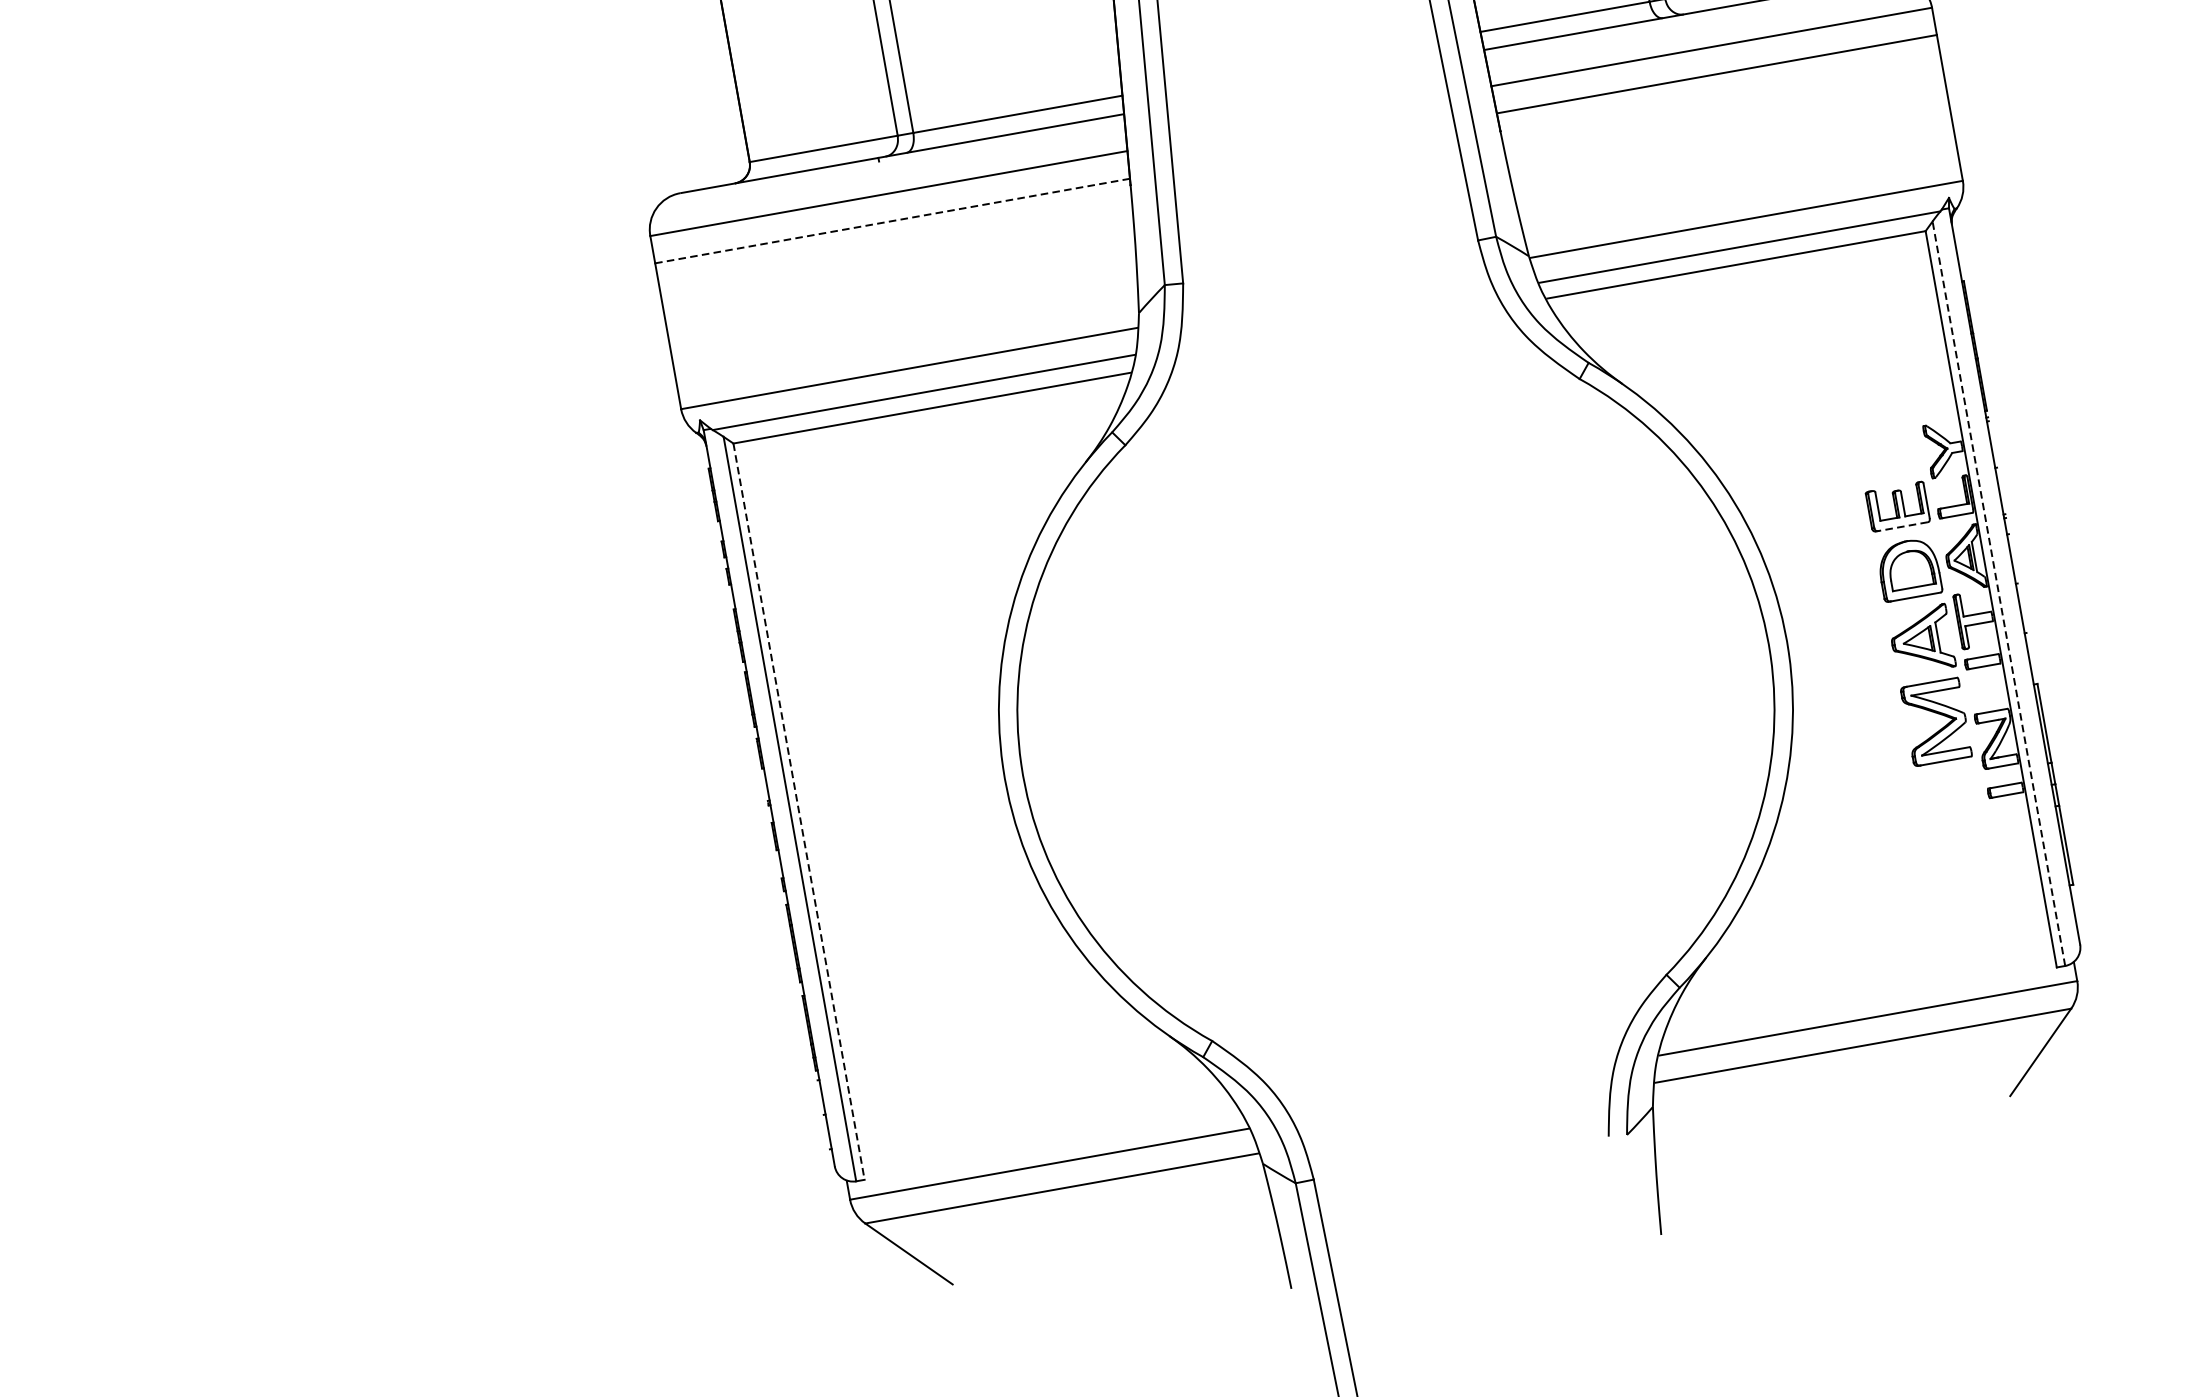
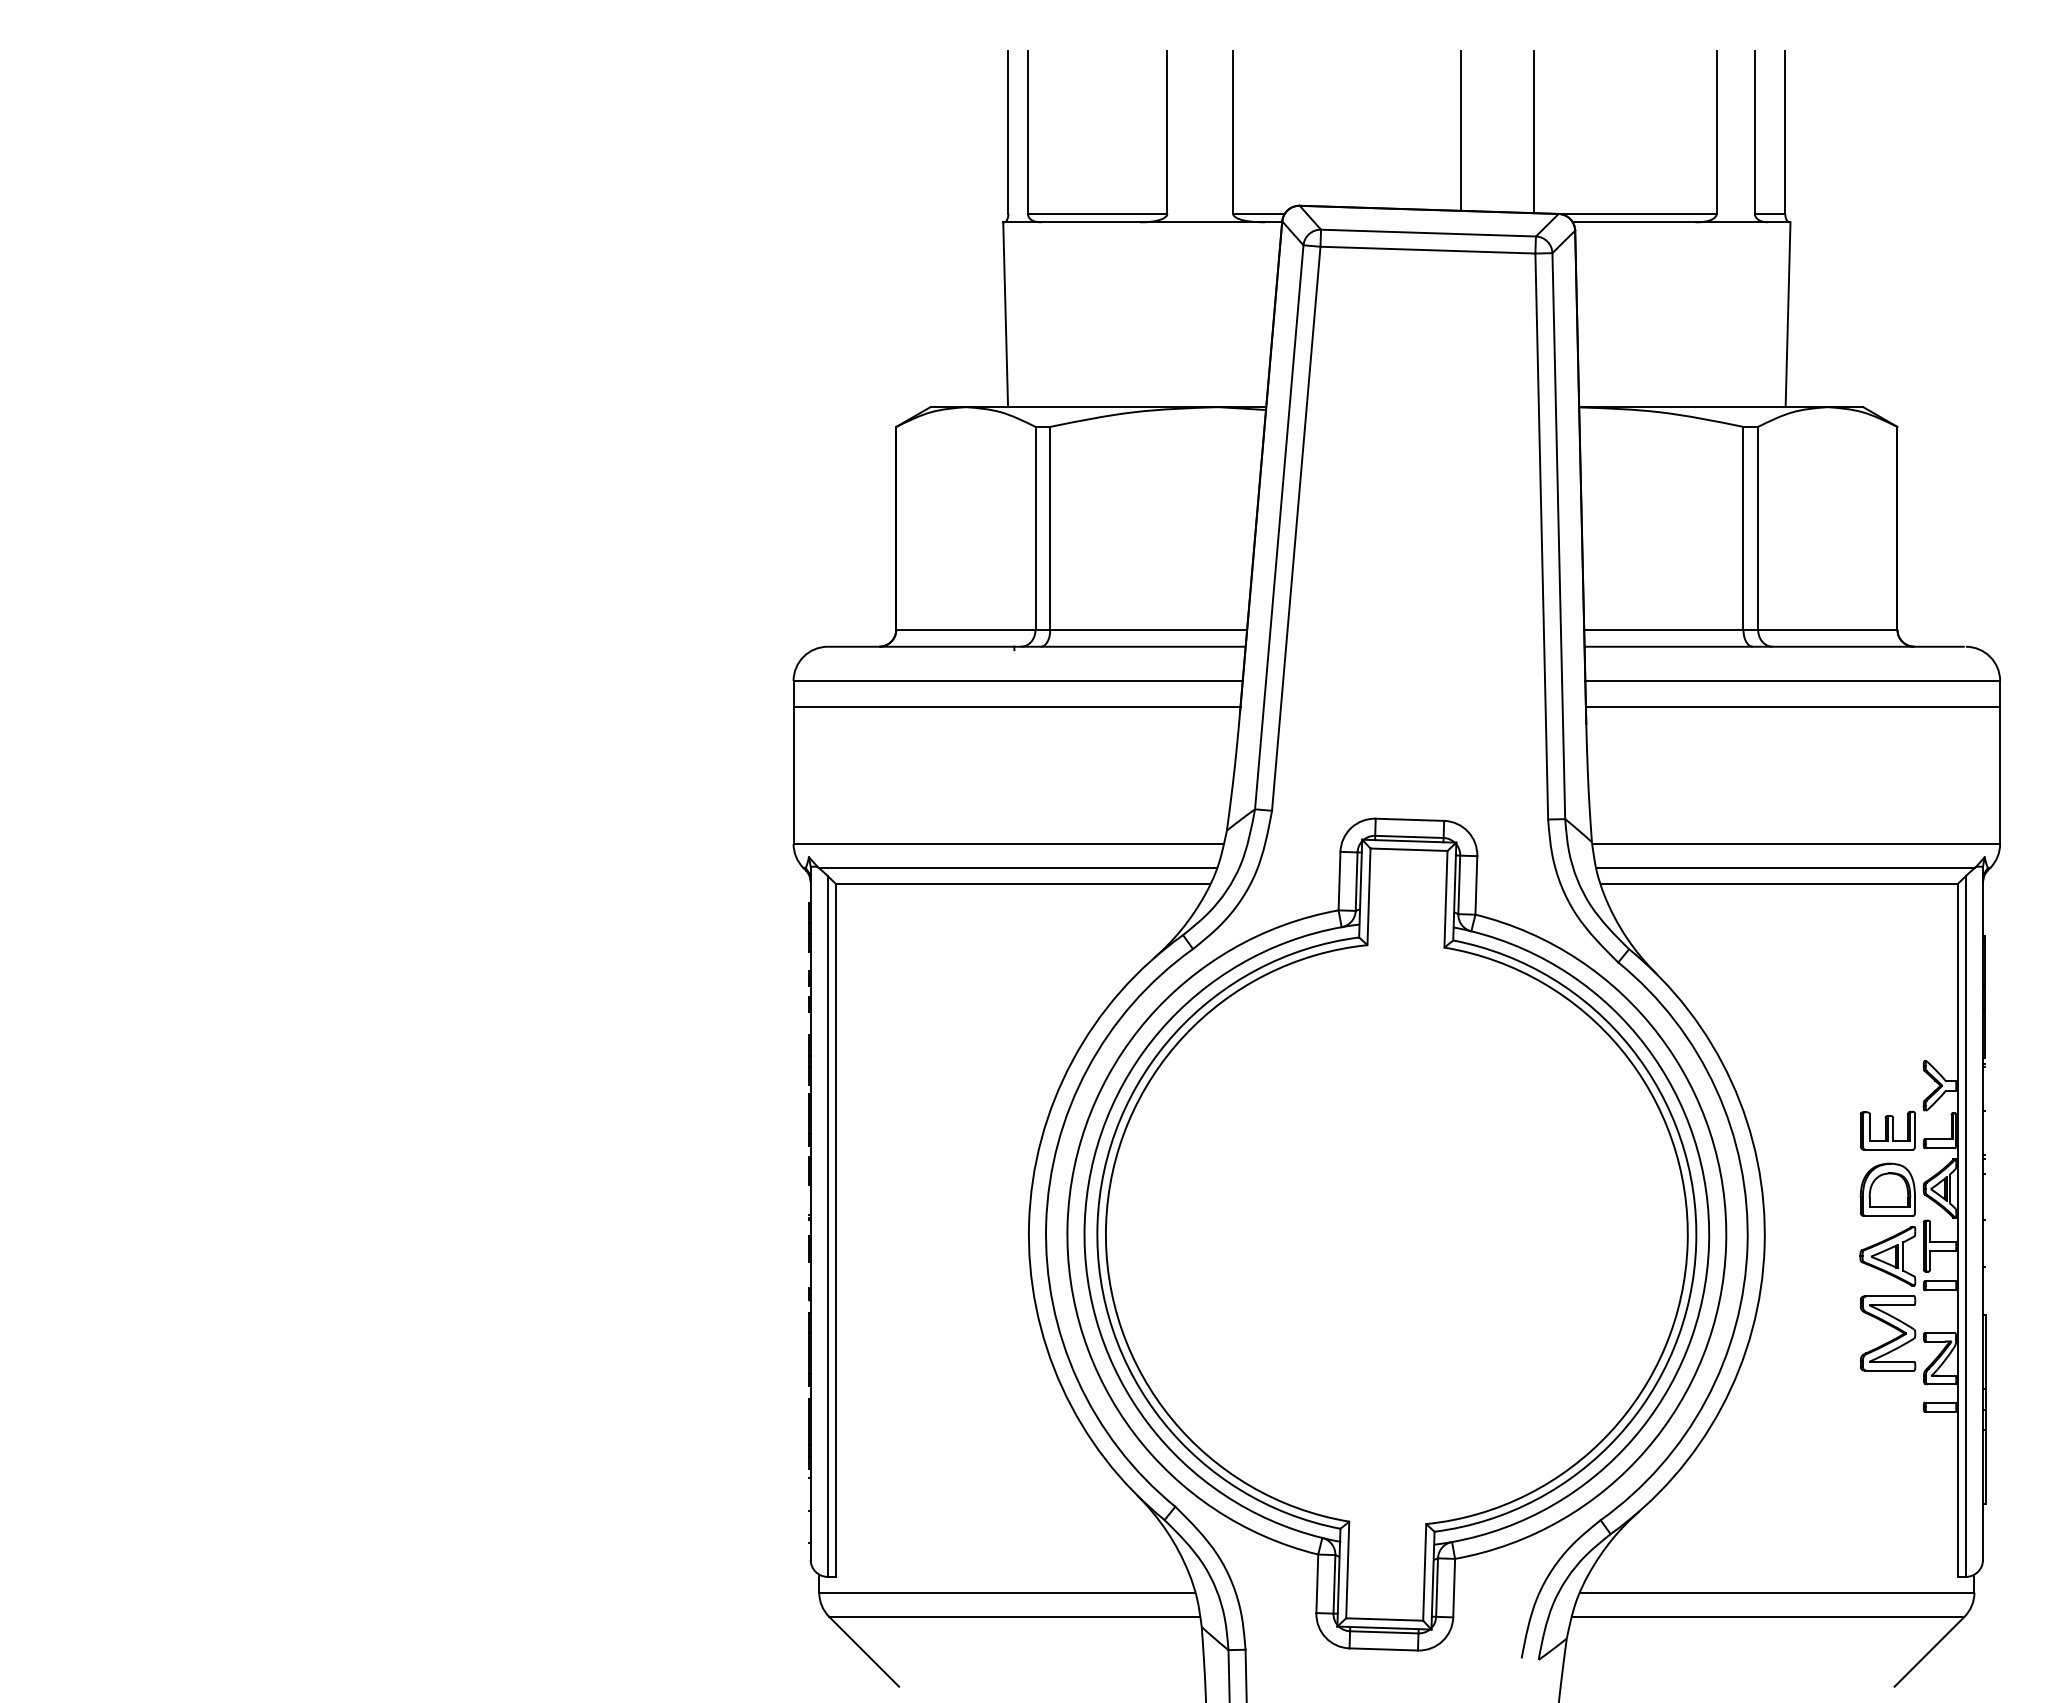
line: (891, 220) -> (1016, 706), dashed -> solid
line: (1902, 526) -> (1888, 1149), dashed -> solid
line: (1998, 593) -> (1965, 1226), dashed -> solid
part: (1395, 709) -> (1396, 1234), added
line: (798, 811) -> (835, 1230), dashed -> solid

